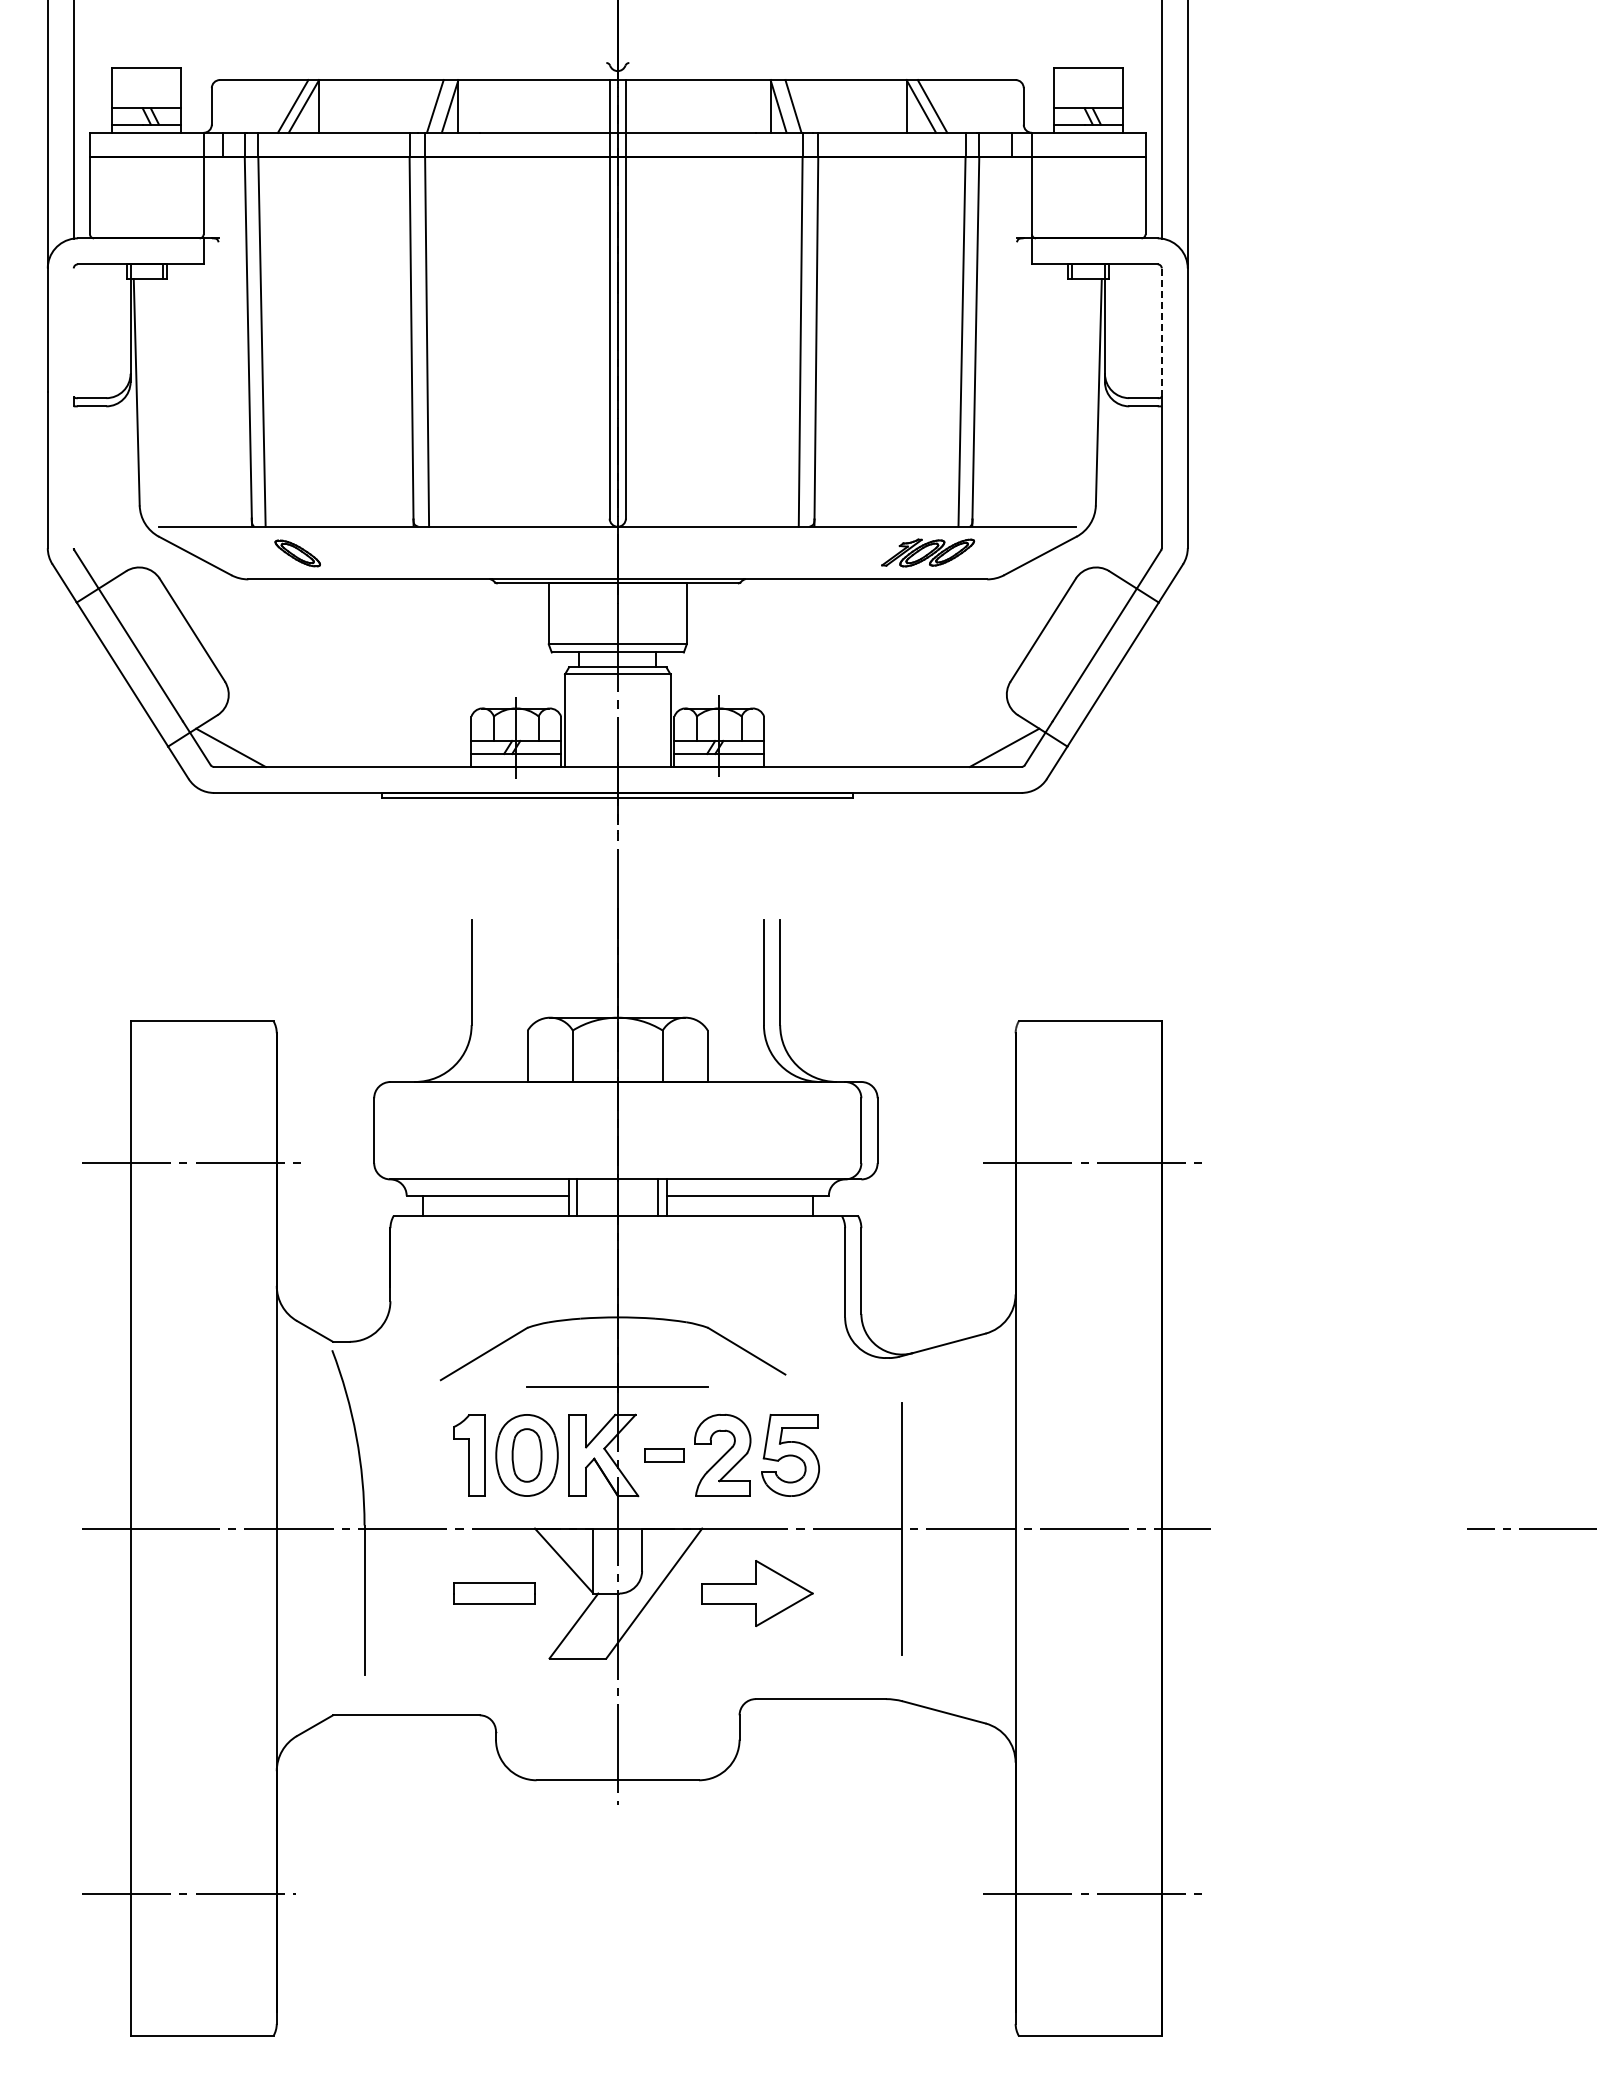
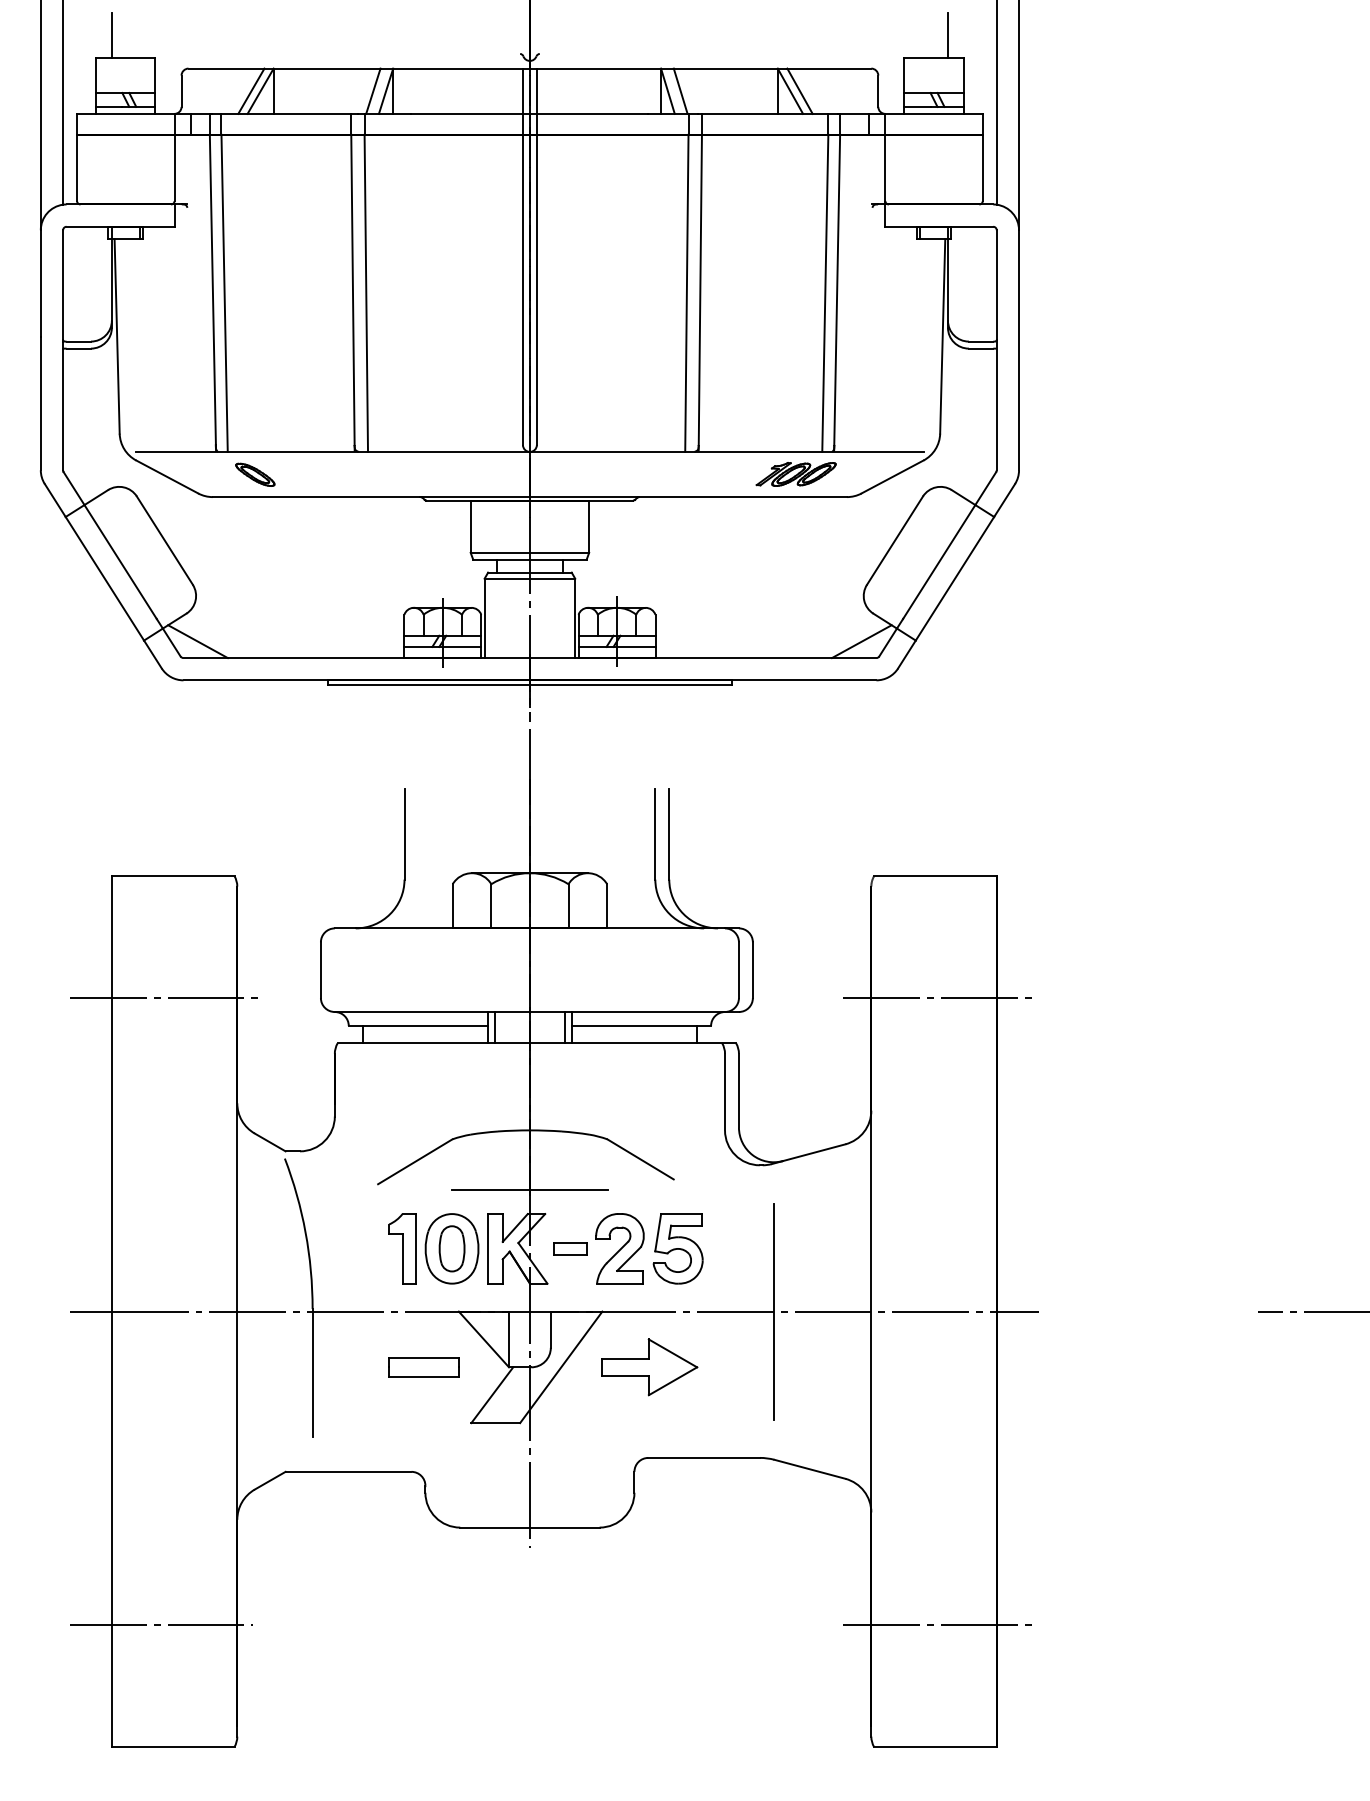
line: (130, 41) -> (111, 35), added
line: (1104, 41) -> (947, 35), added
line: (73, 332) -> (62, 285), added
line: (1161, 332) -> (996, 285), dashed -> solid
line: (73, 477) -> (62, 409), added

